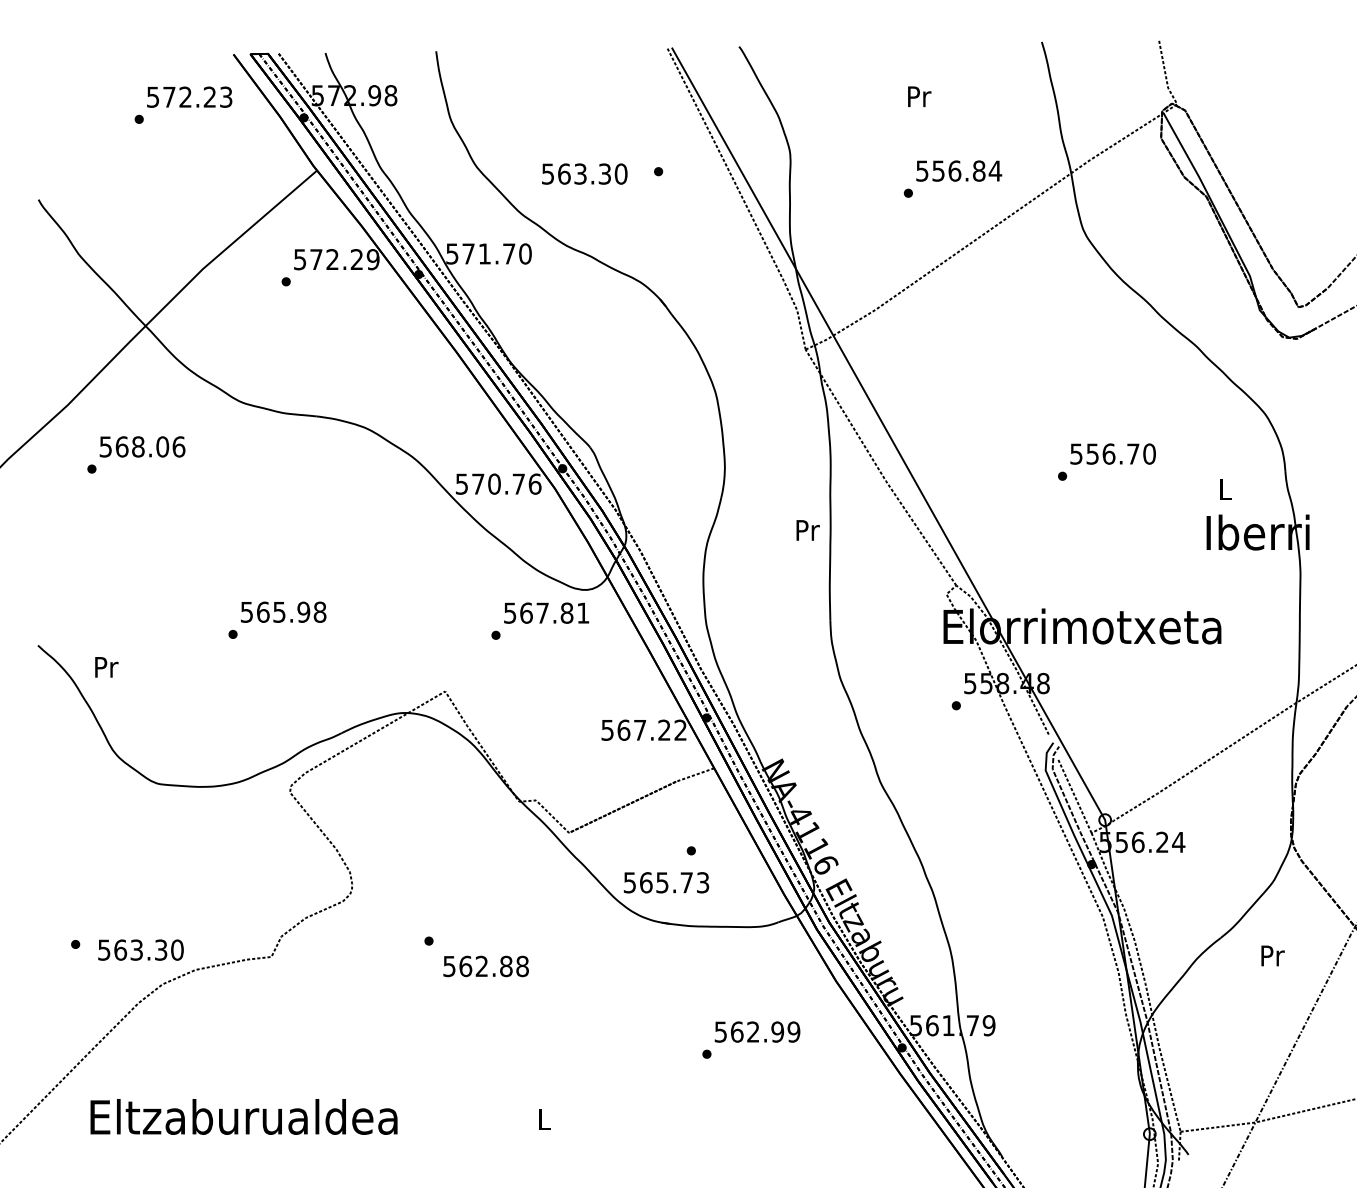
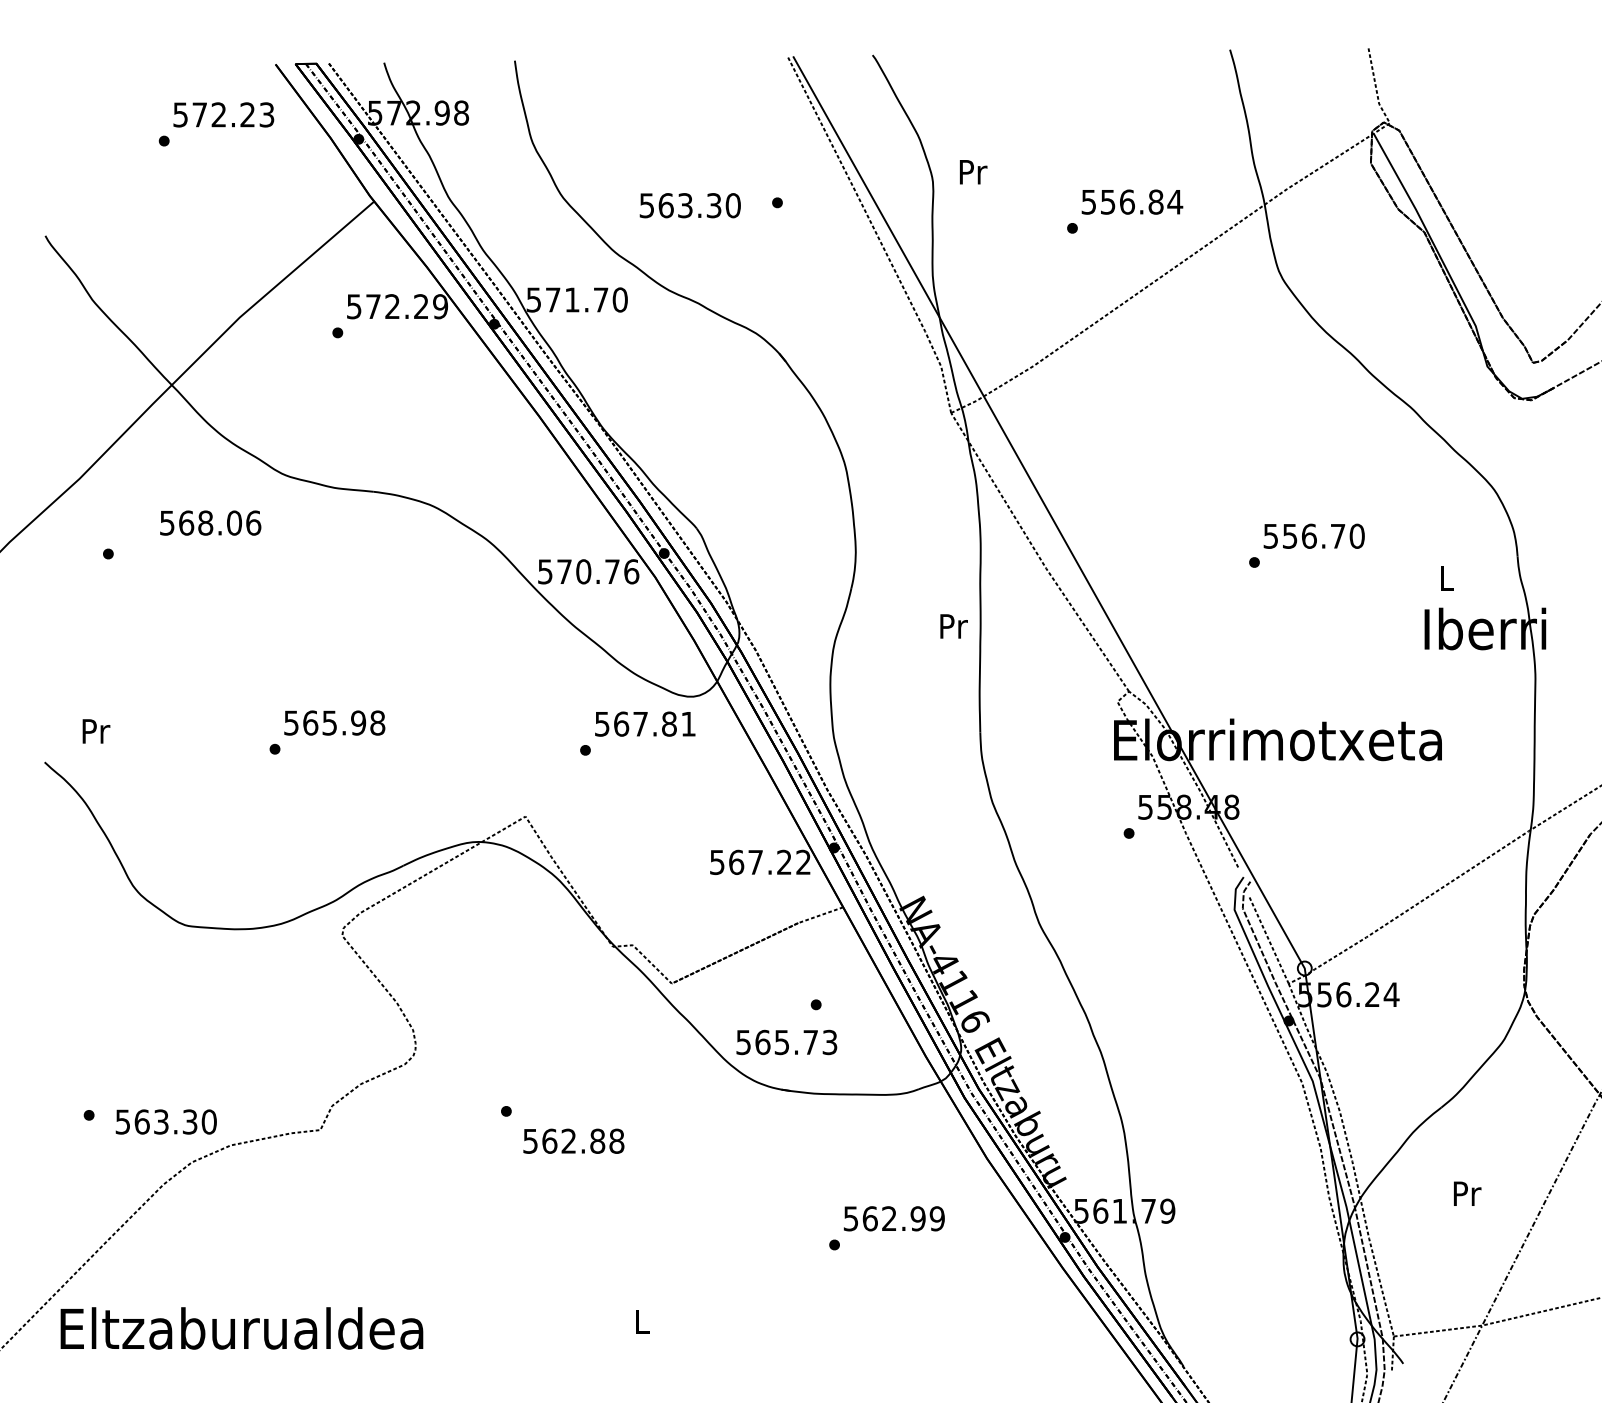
text: (919, 96) -> (973, 171), moved
text: (142, 446) -> (210, 522), moved
text: (106, 667) -> (96, 731), moved
text: (1272, 955) -> (1466, 1193), moved
text: (243, 1116) -> (241, 1327), moved

